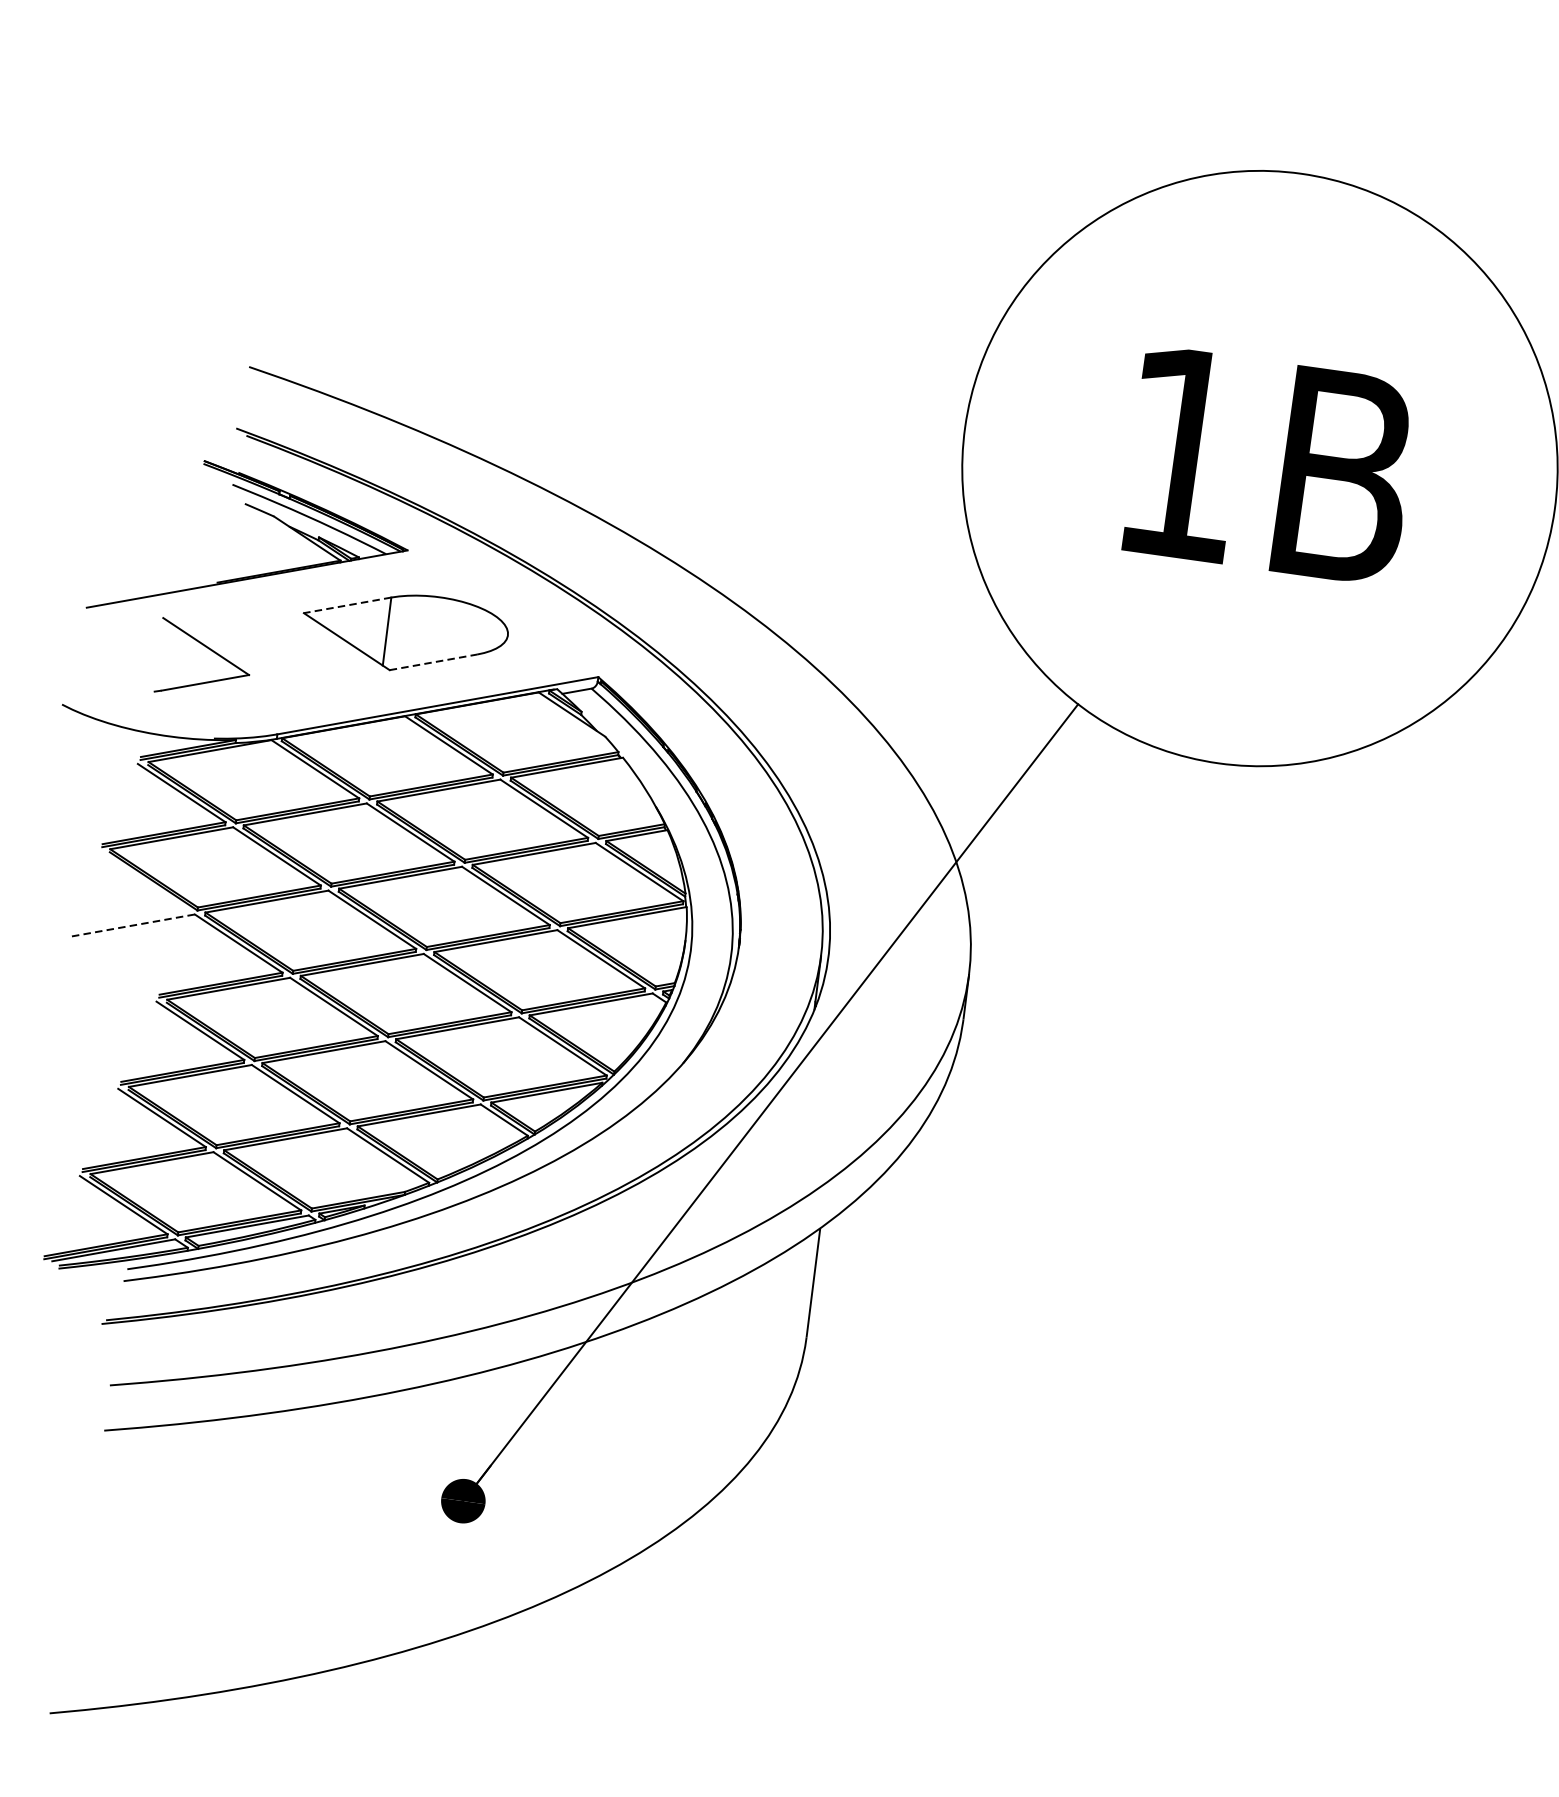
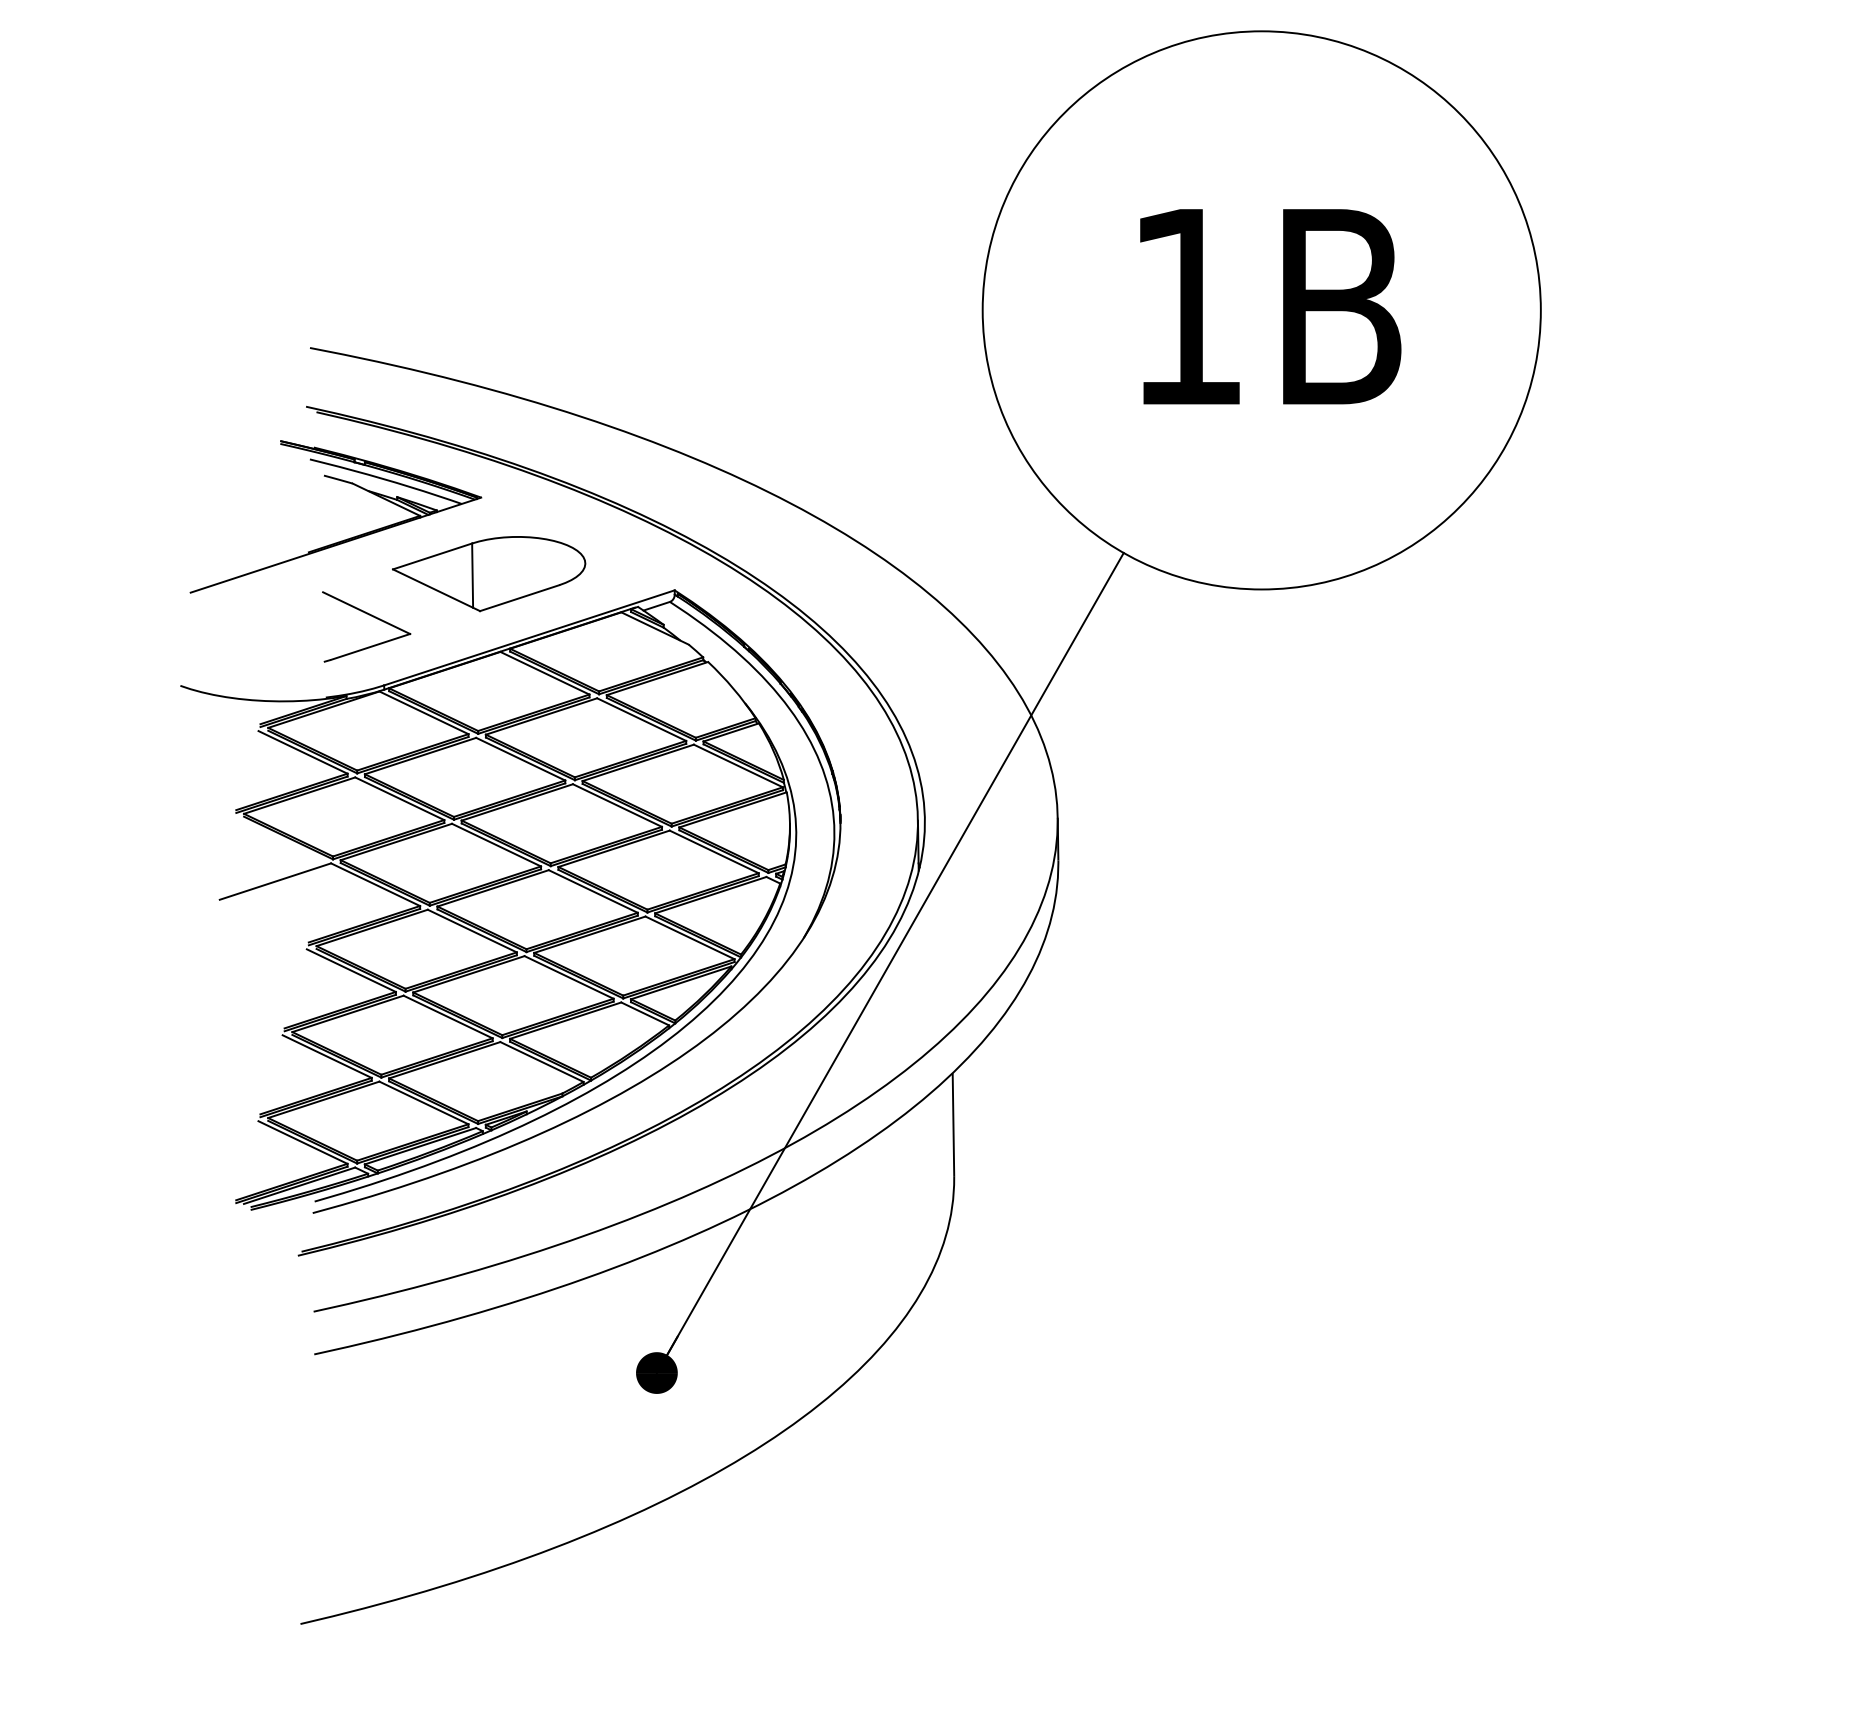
line: (347, 605) -> (432, 556), dashed -> solid
part: (207, 649) -> (368, 615), moved
line: (433, 662) -> (519, 598), dashed -> solid
line: (133, 925) -> (275, 881), dashed -> solid

